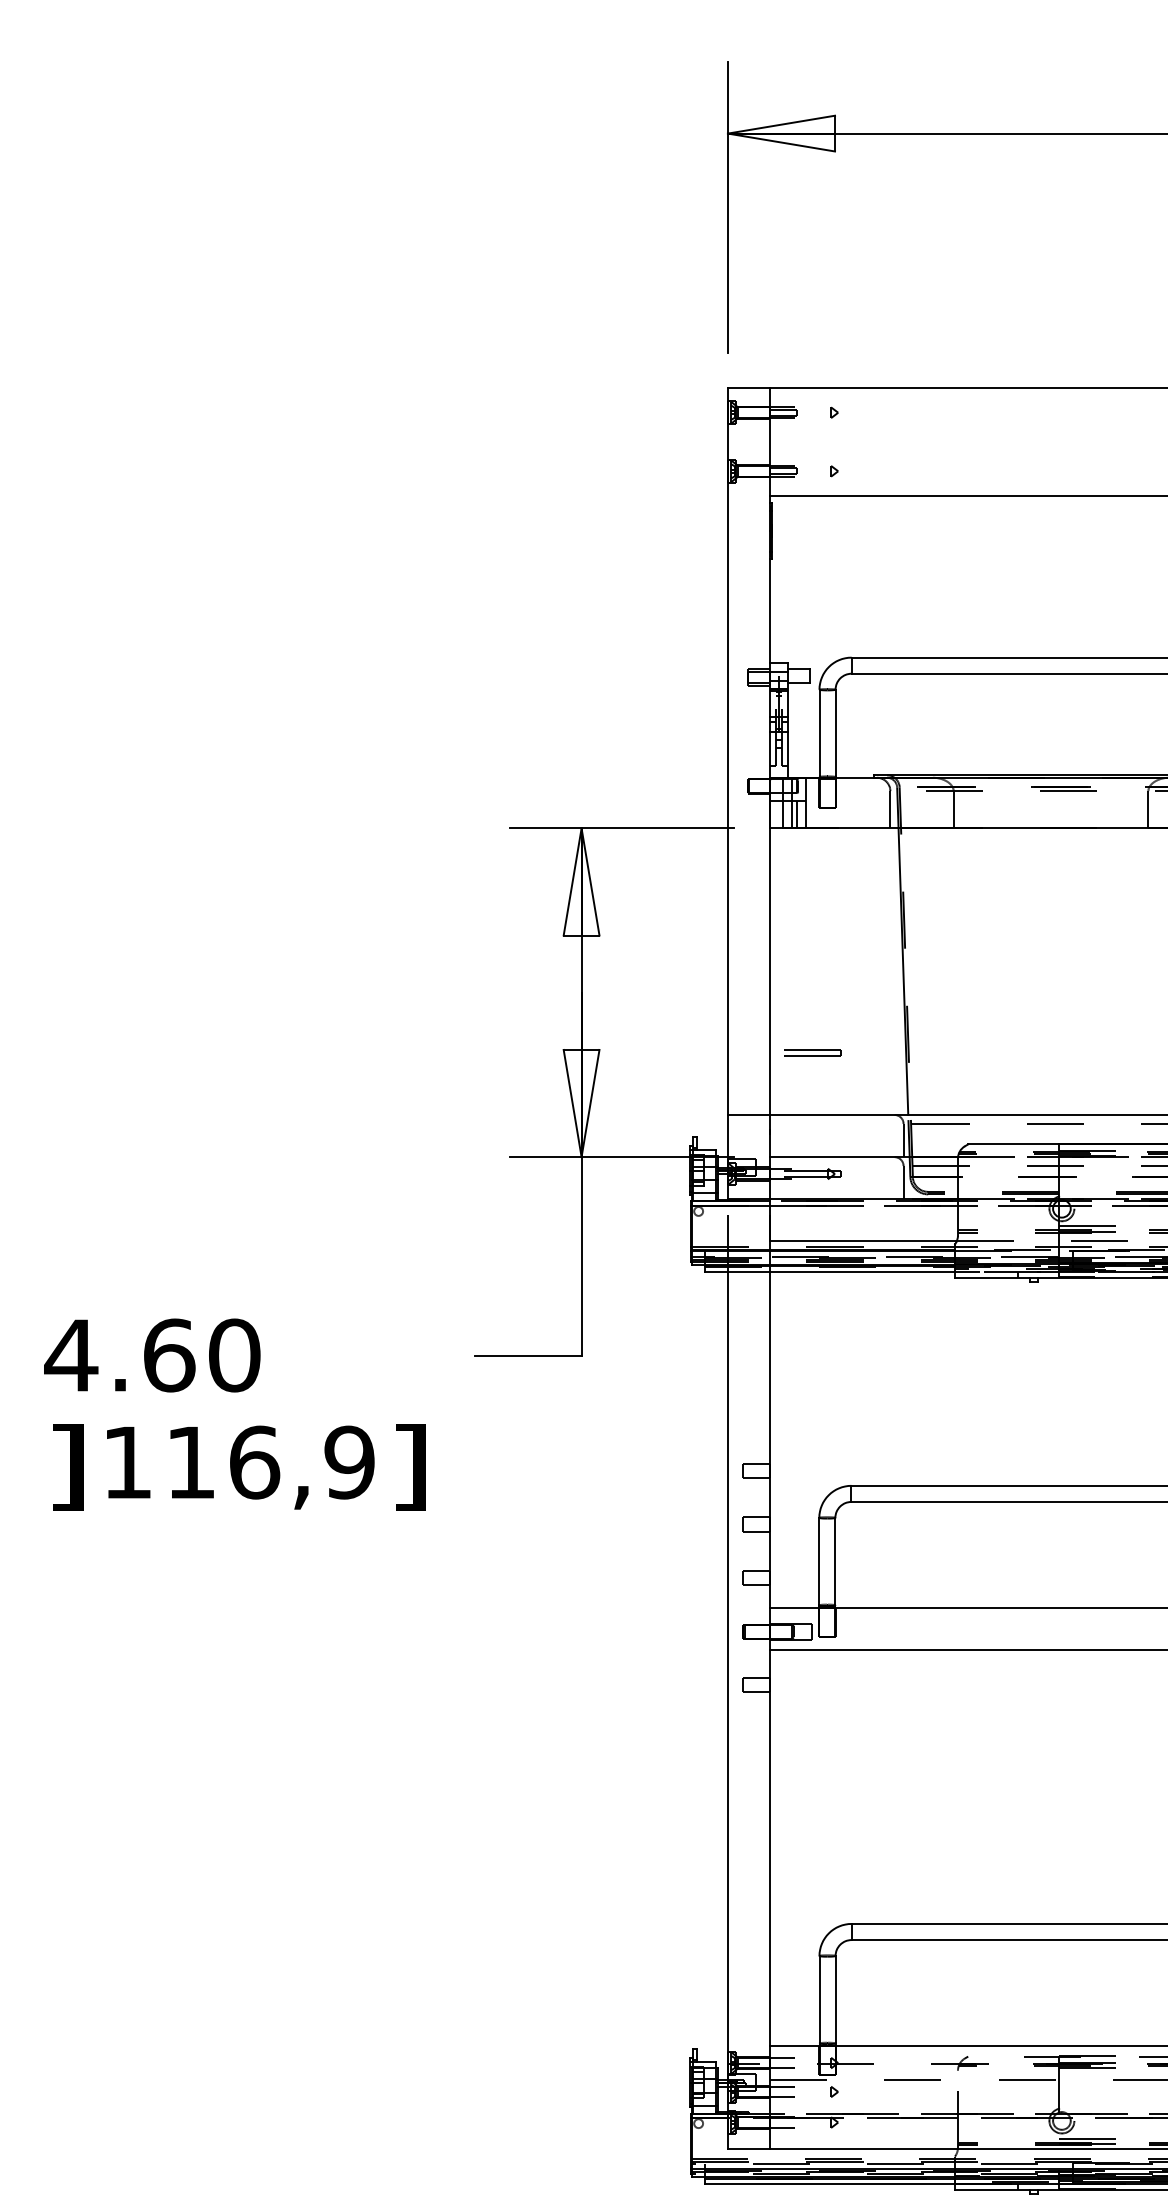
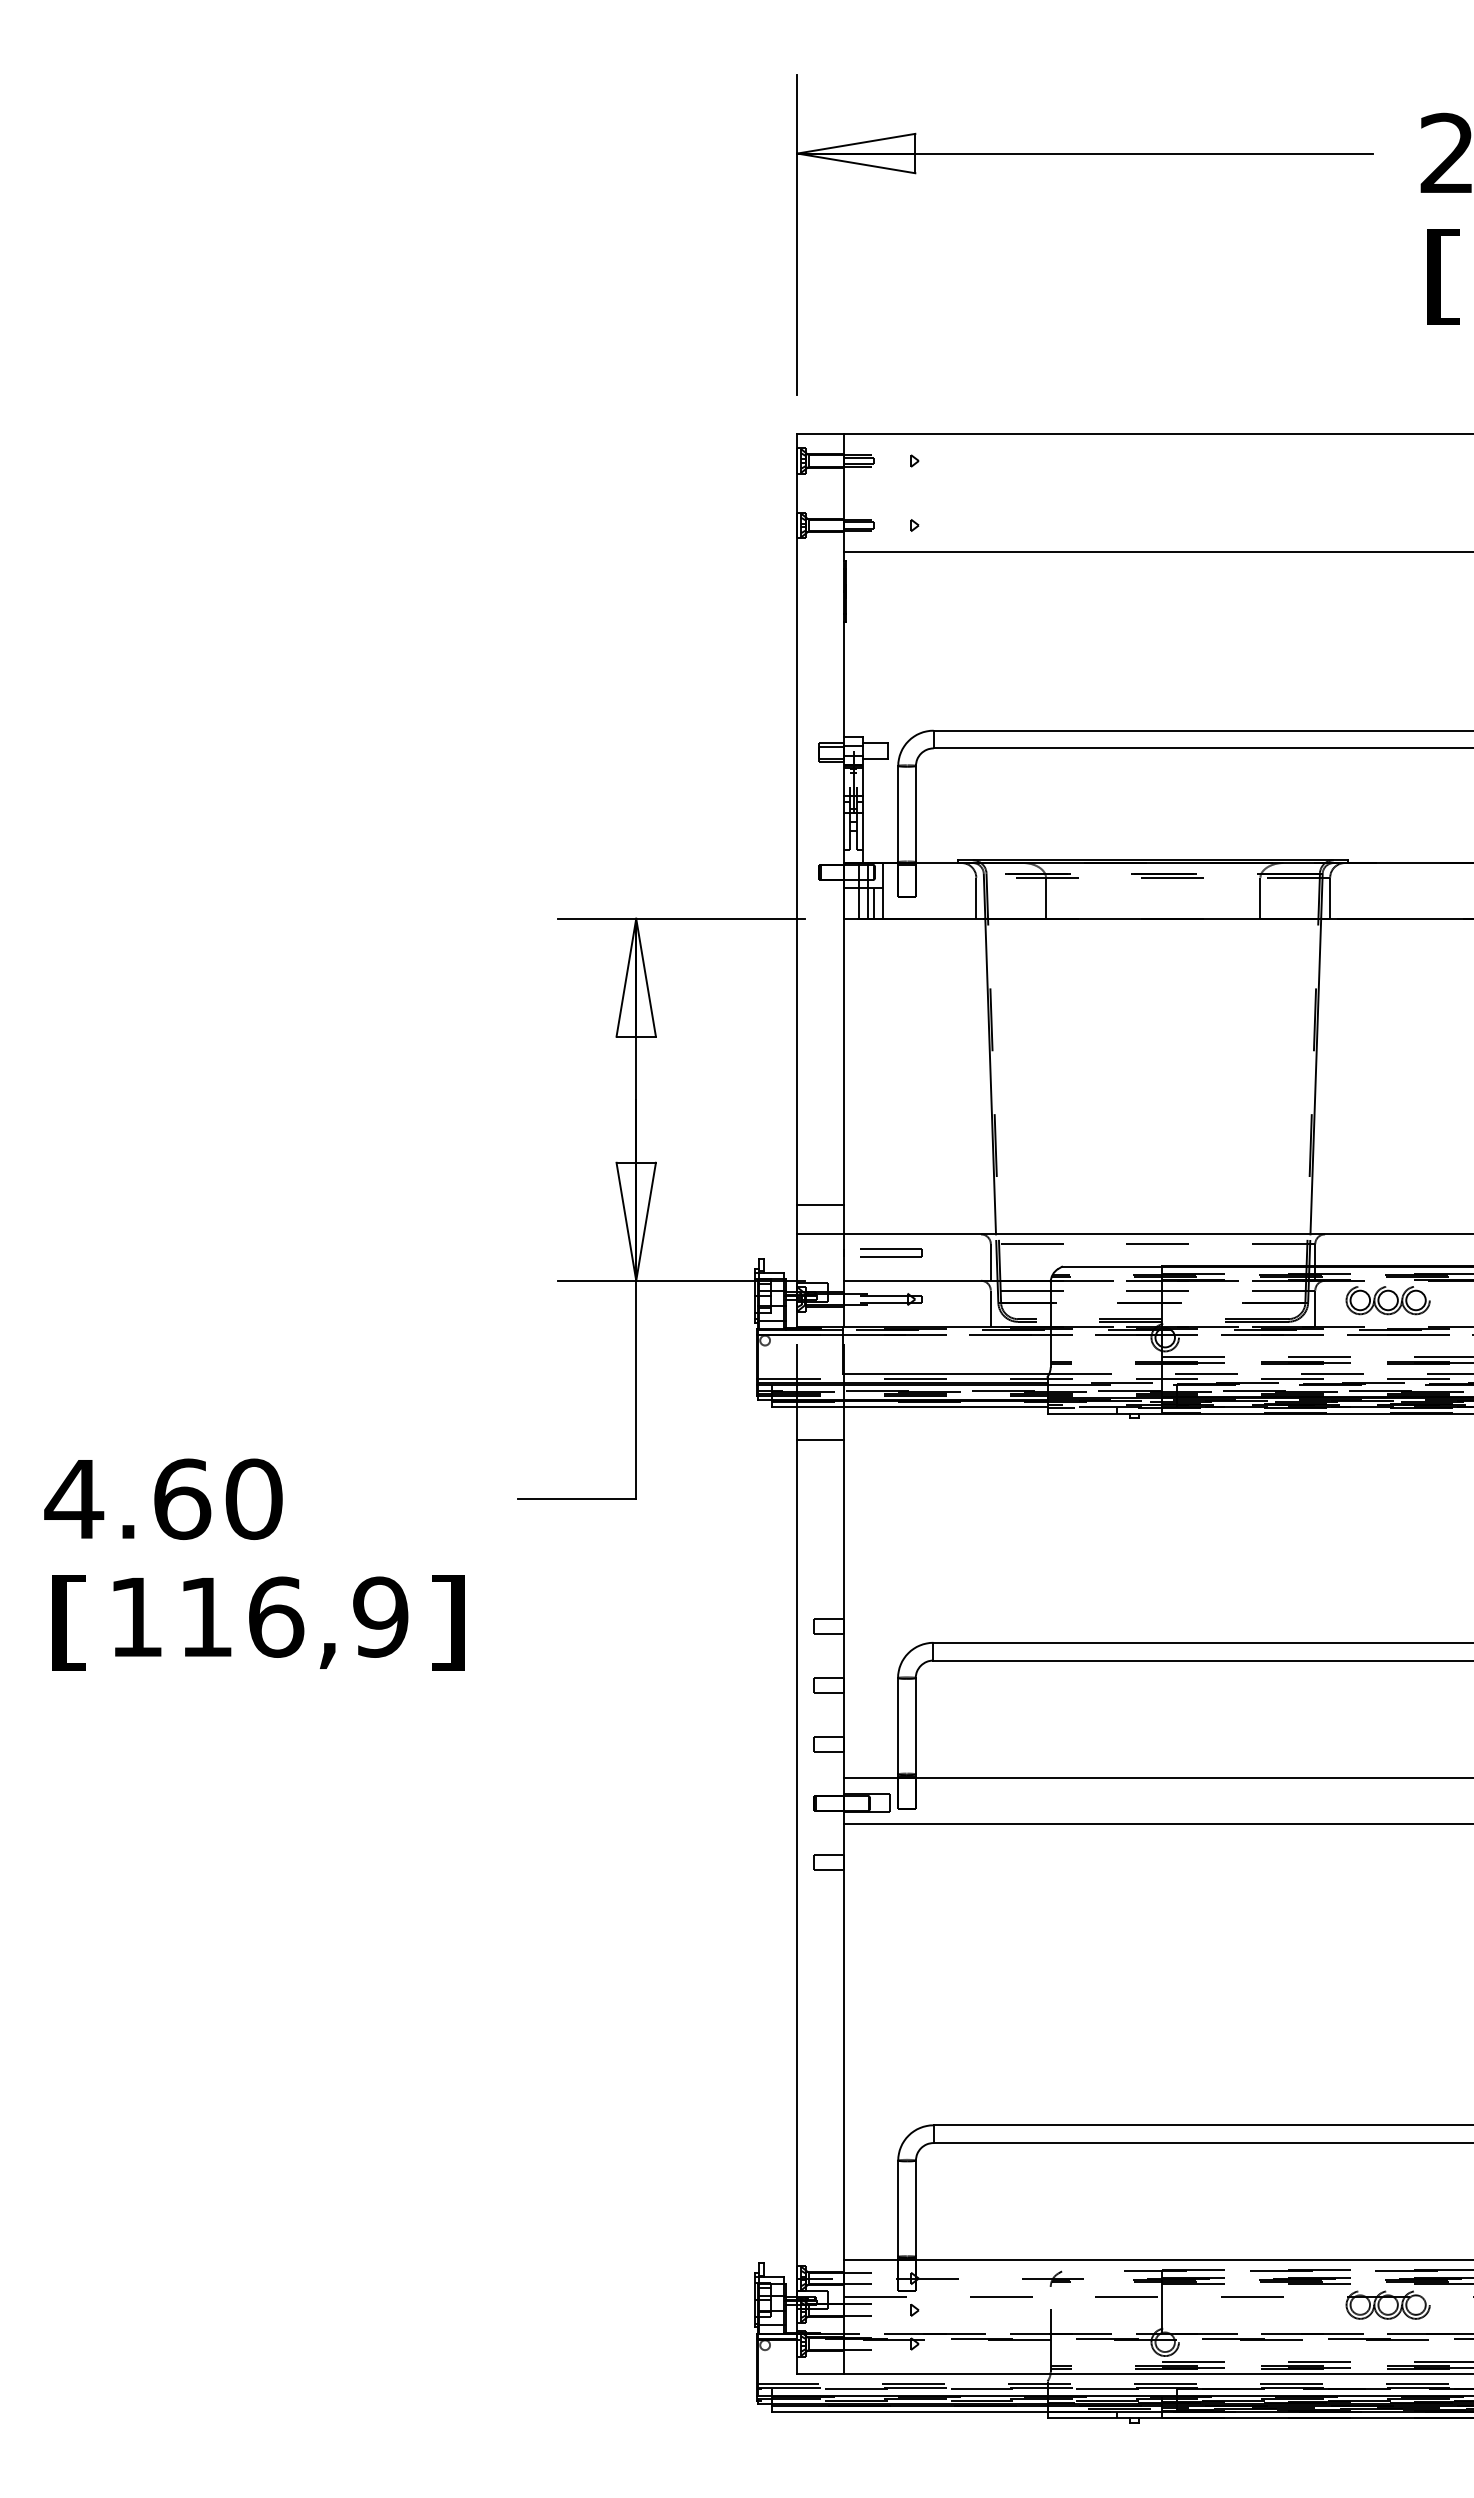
part: (813, 1052) -> (891, 1252), moved
line: (748, 1087) -> (820, 1204), added
line: (748, 1302) -> (820, 1440), added
text: (66, 1467) -> (69, 1622), ] -> [

